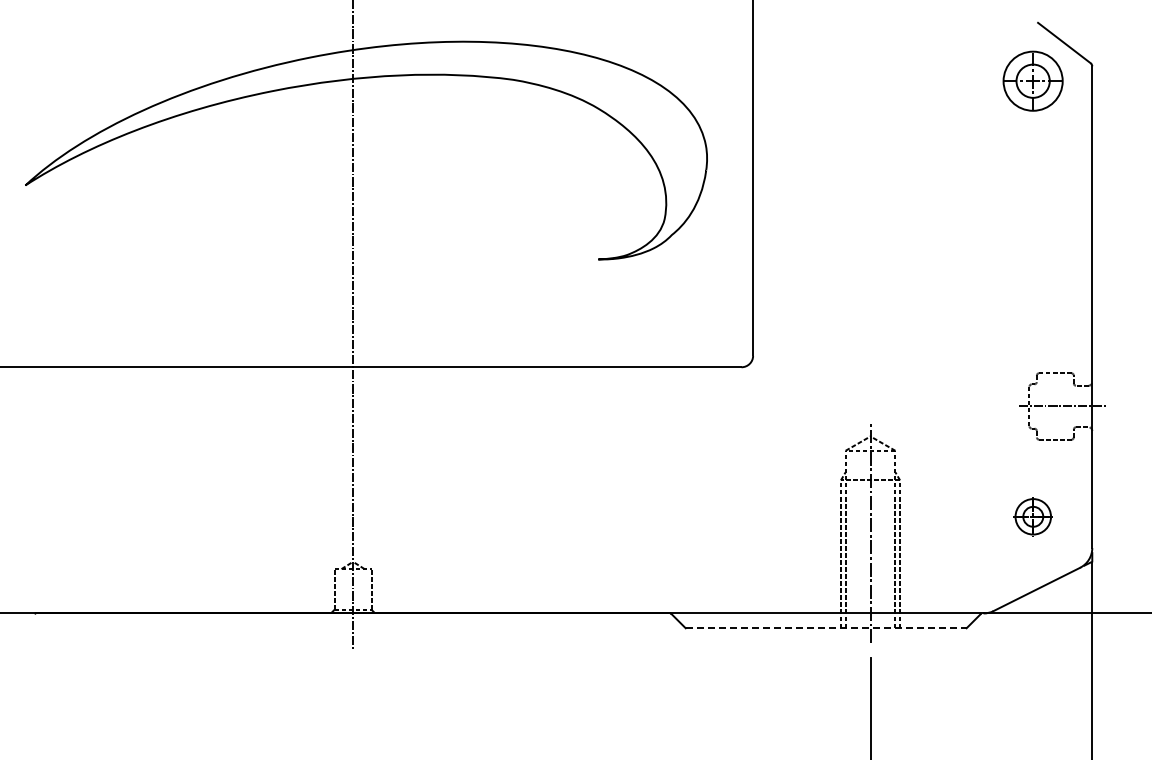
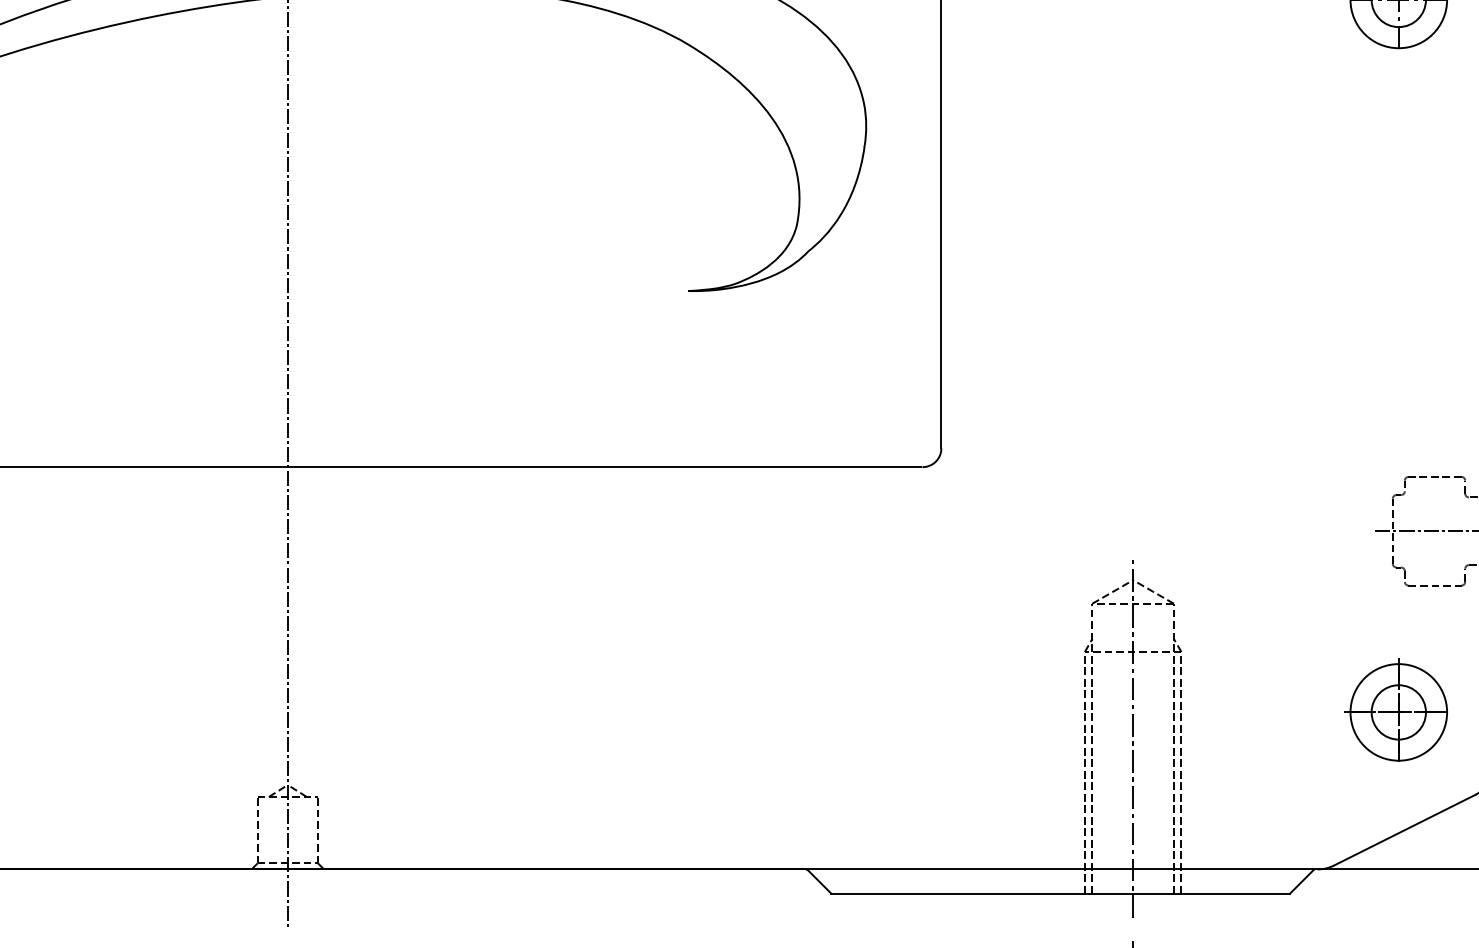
part: (1033, 515) -> (1399, 709), size x1.67
line: (826, 628) -> (1061, 893), dashed -> solid

